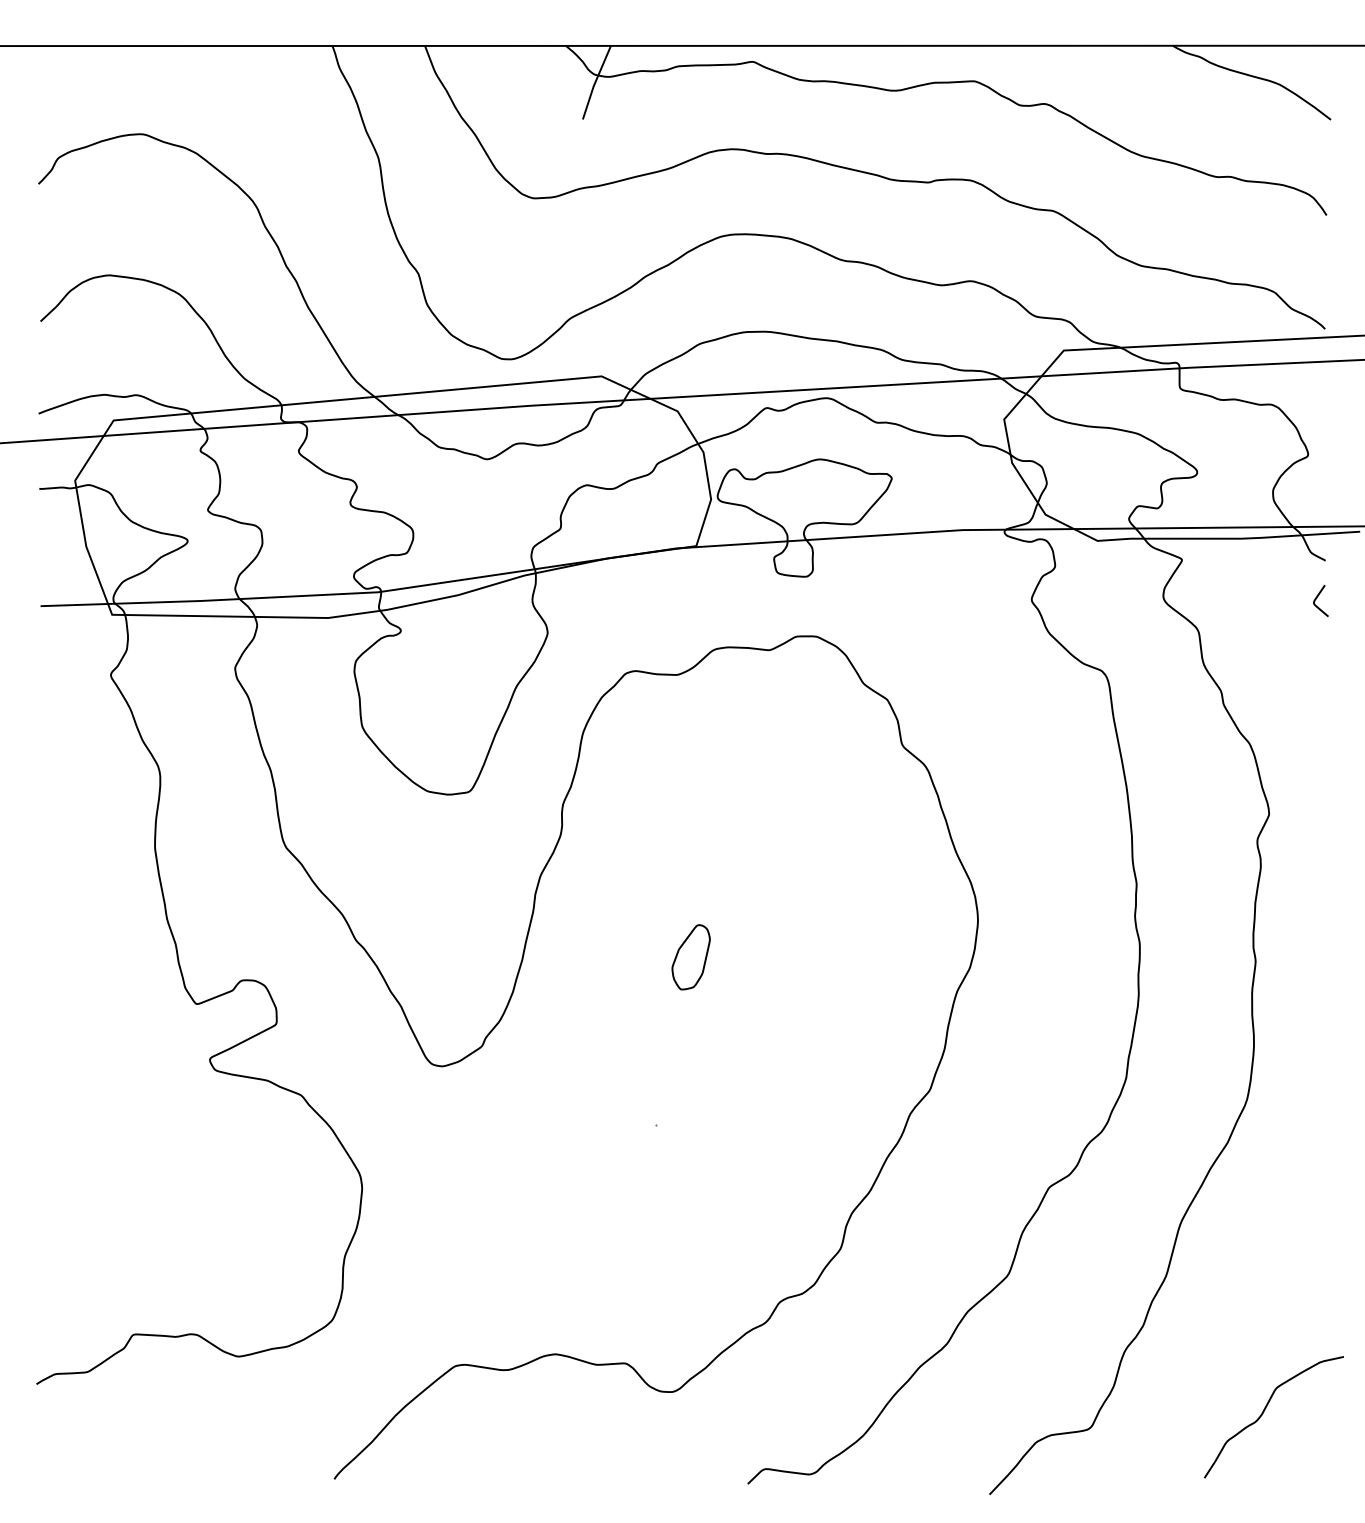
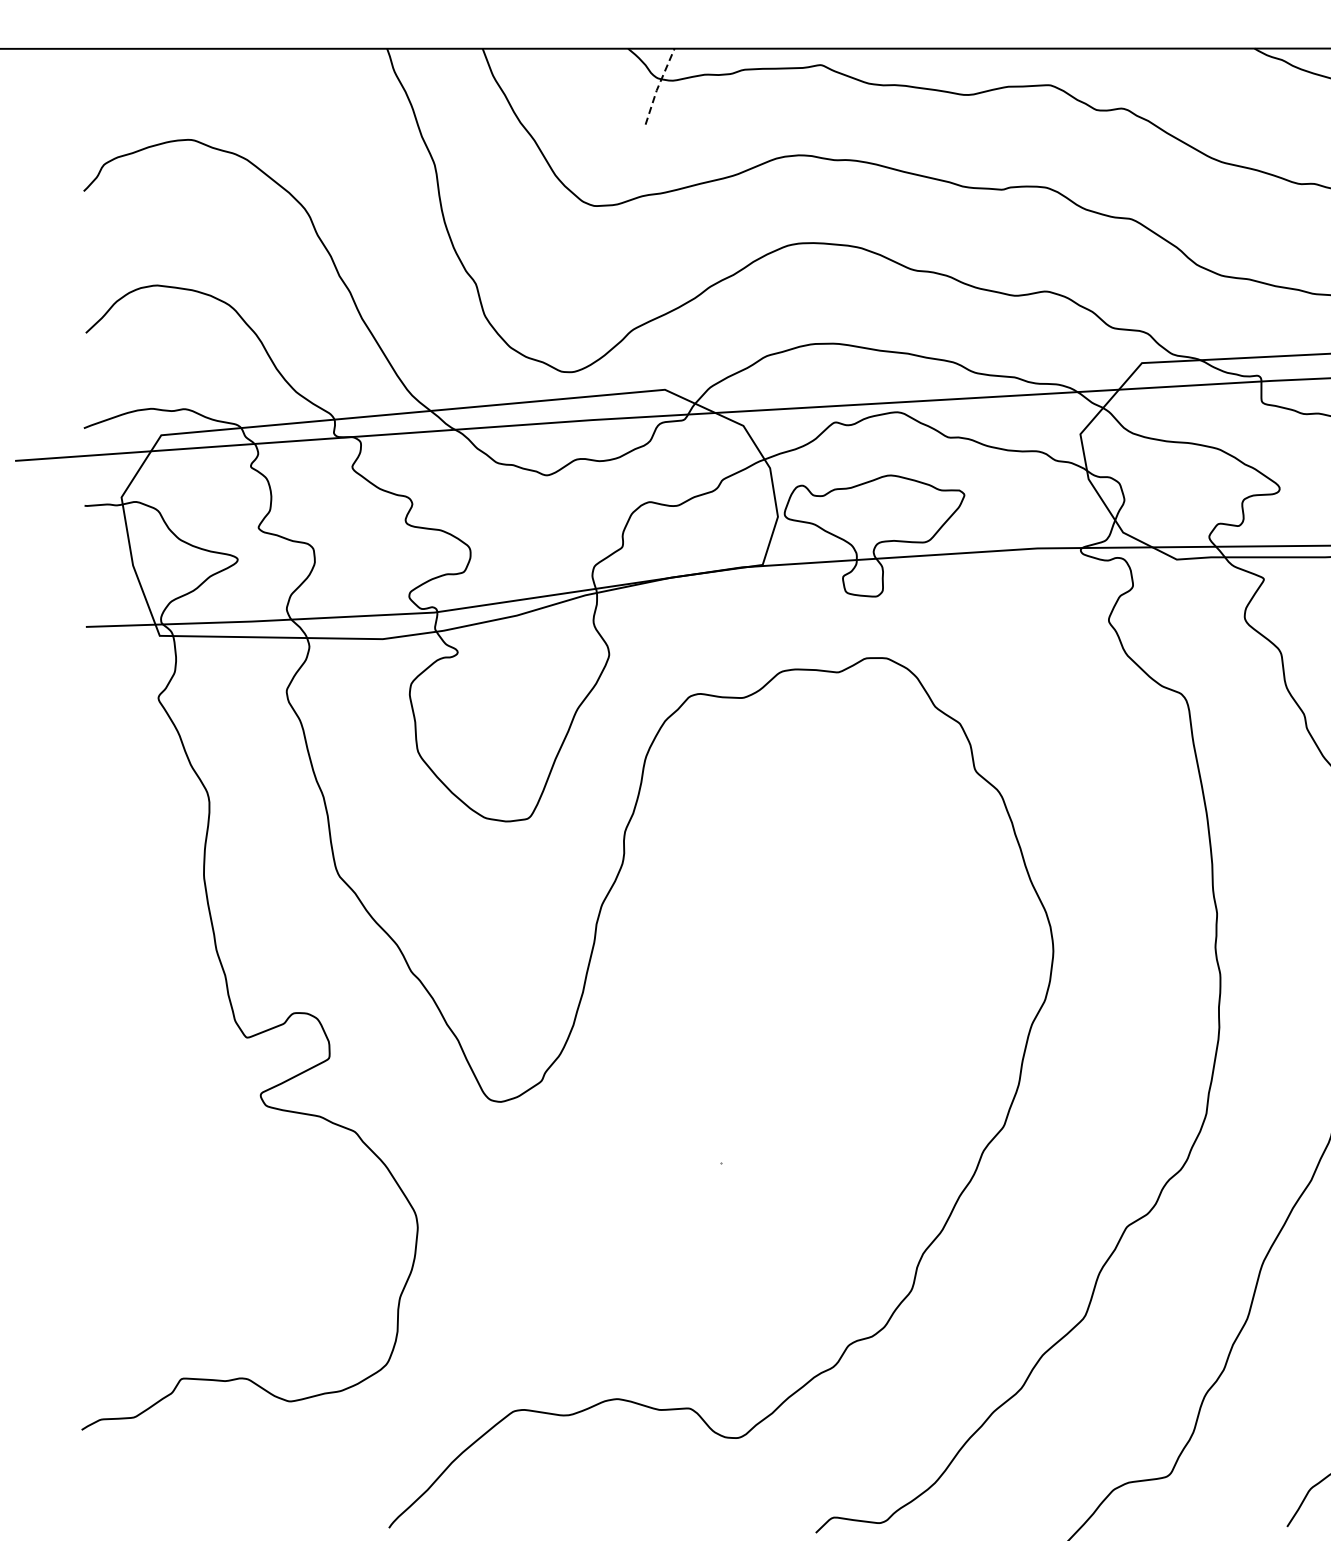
line: (595, 81) -> (658, 85), solid -> dashed
part: (690, 957) -> (756, 989), removed

